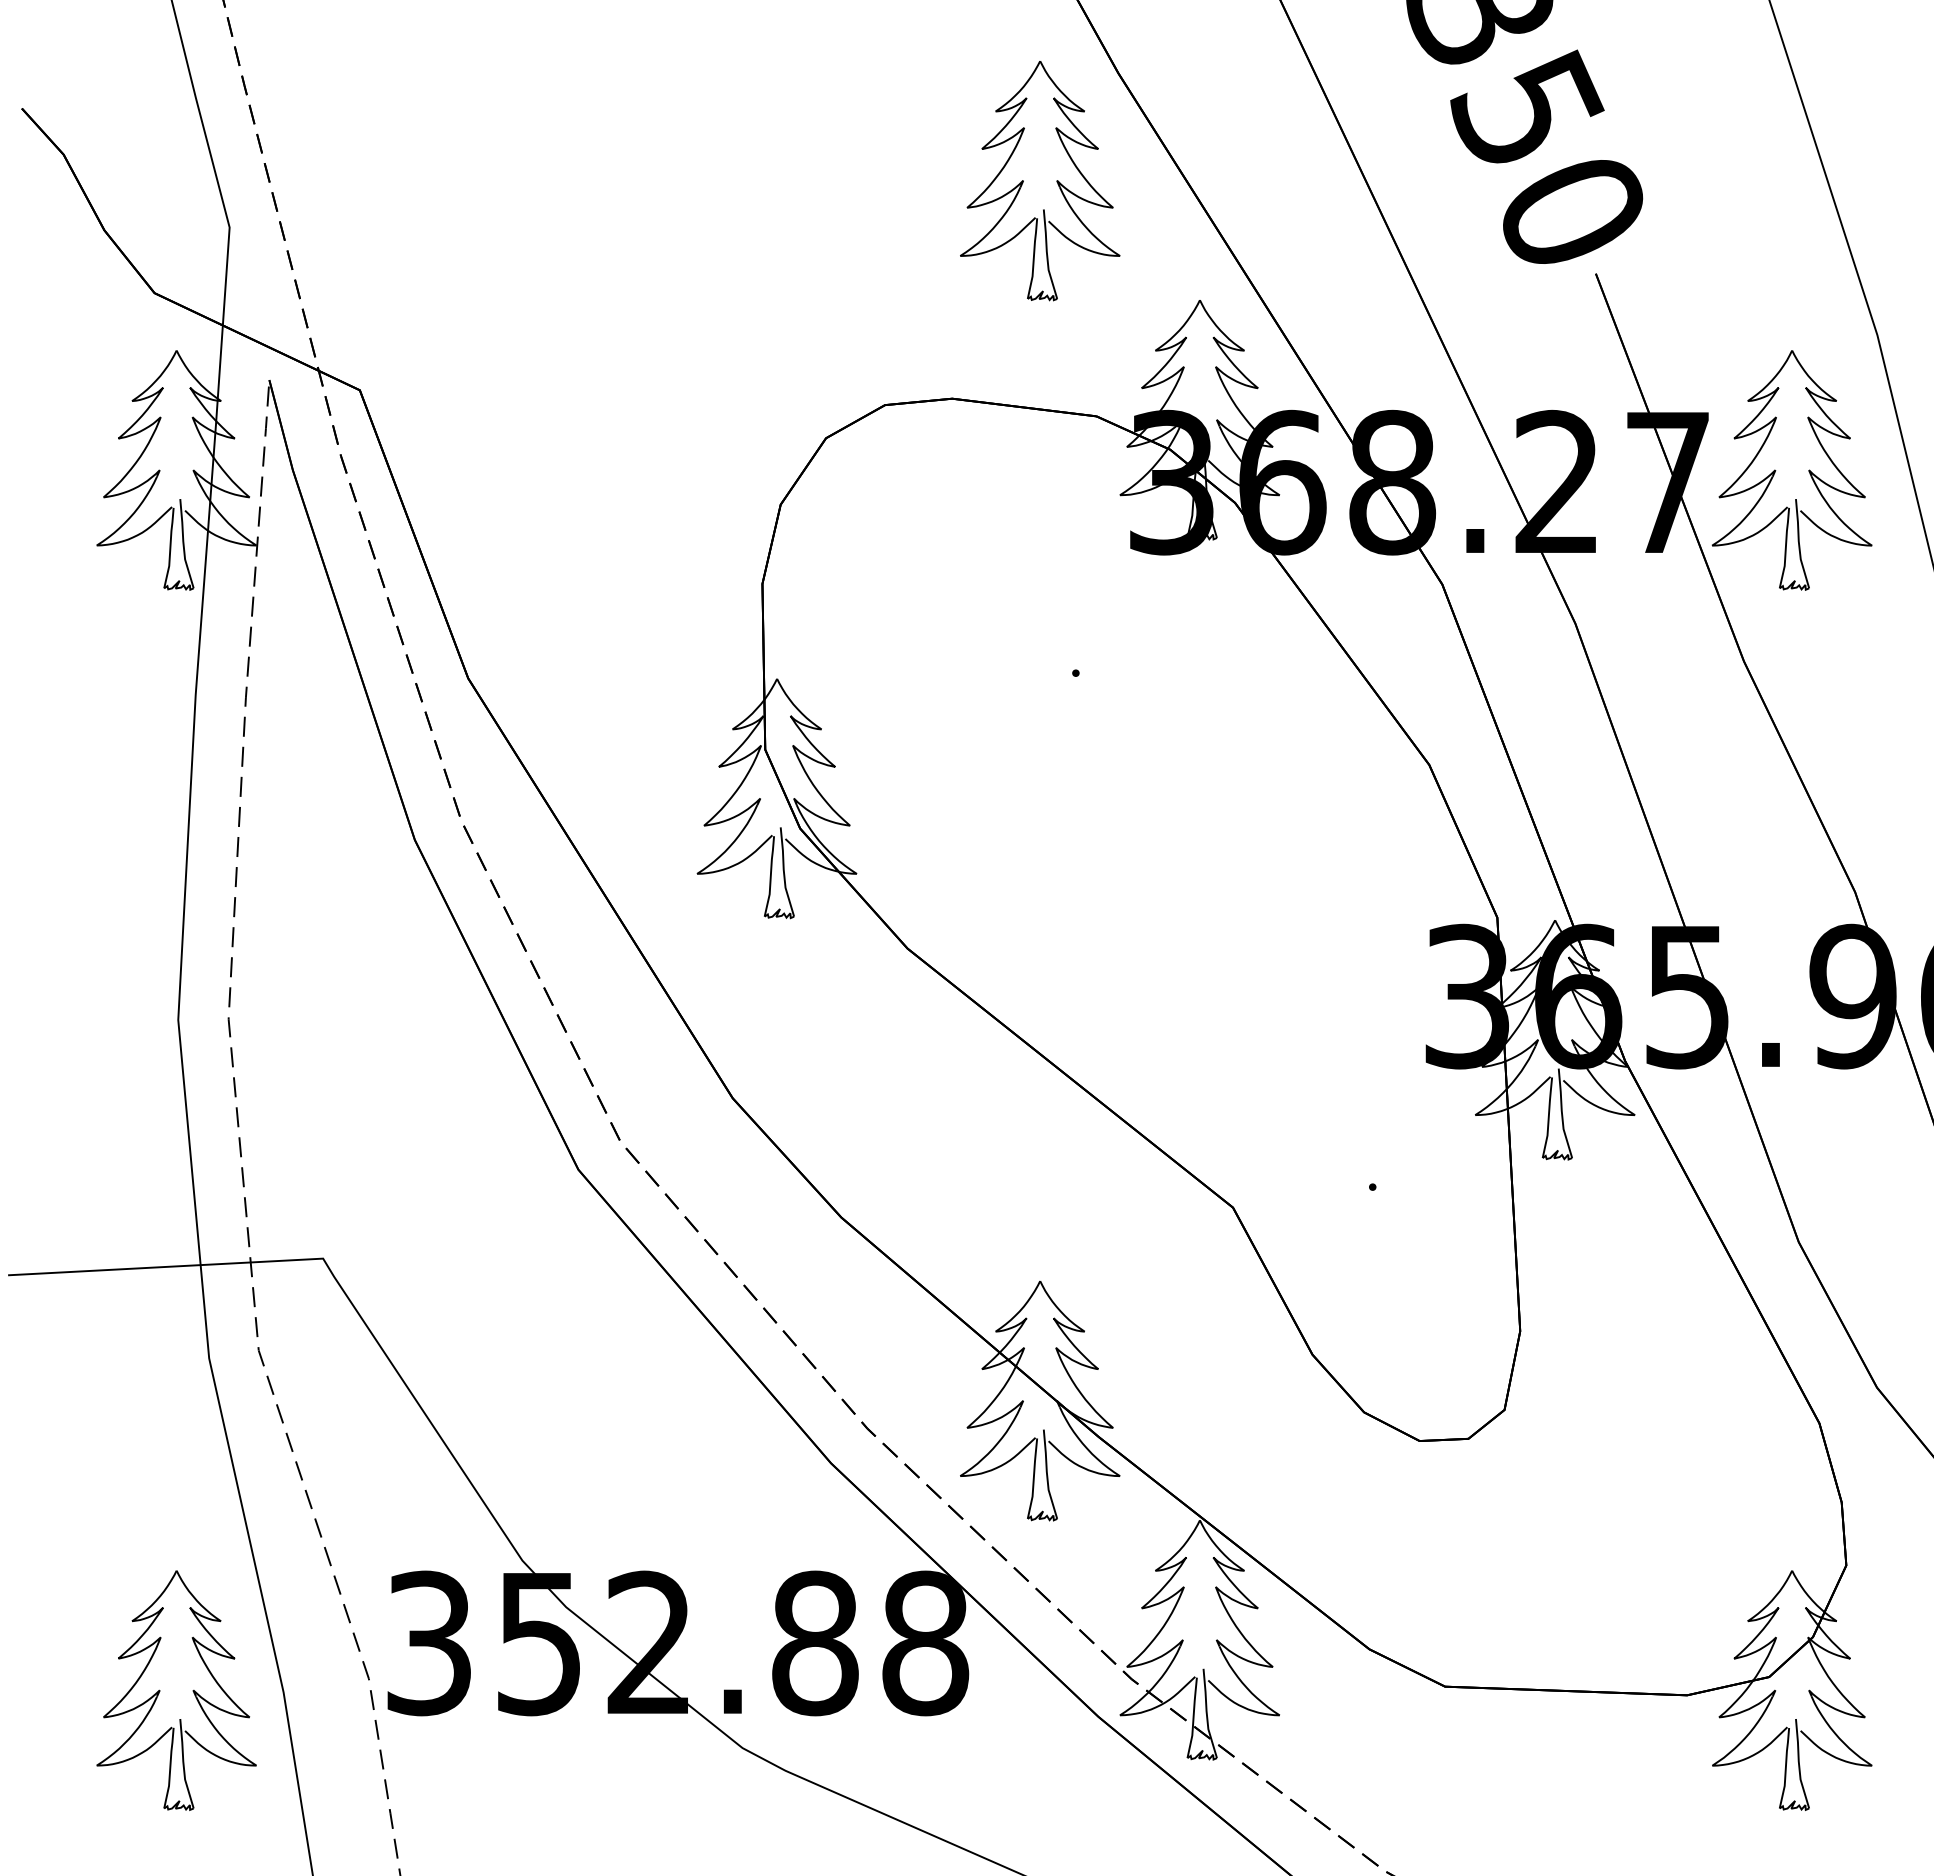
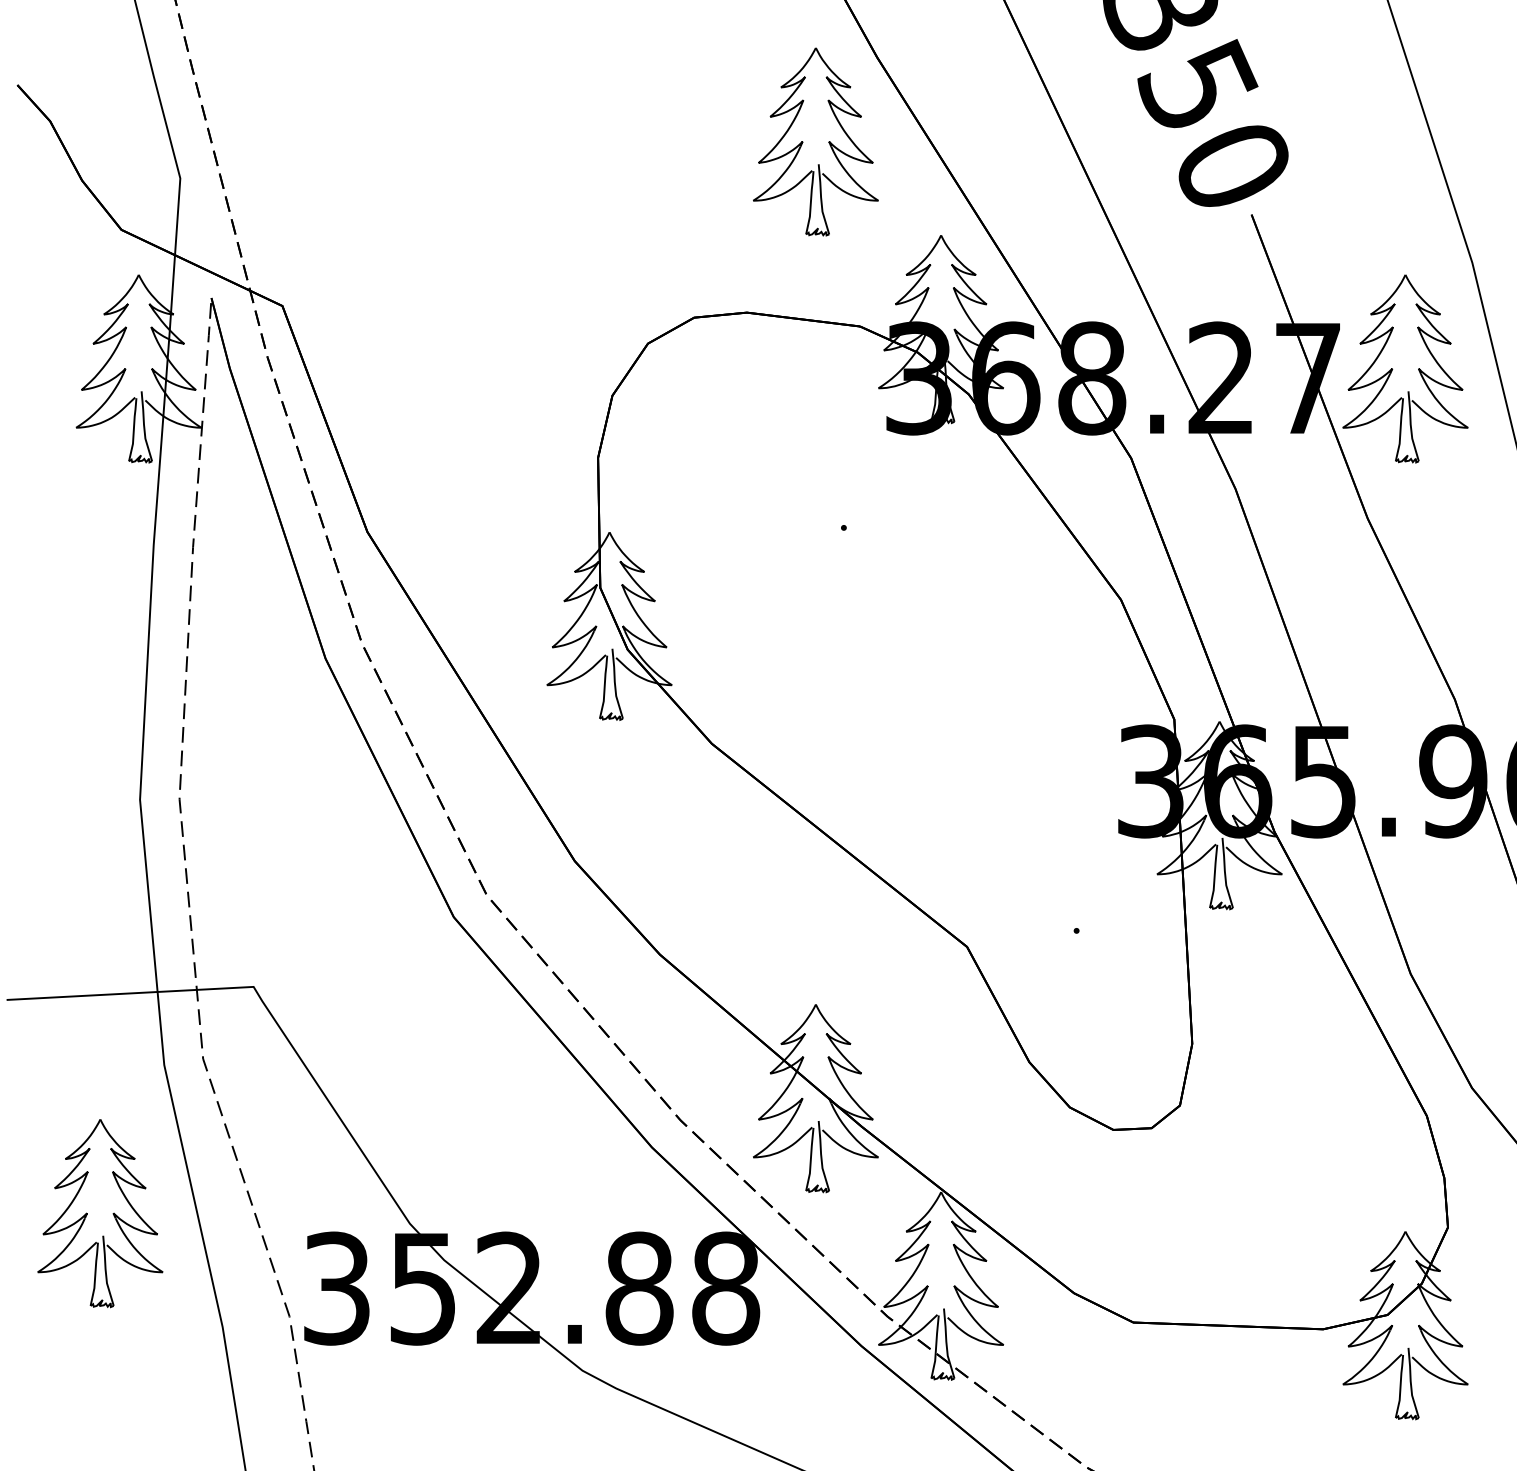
part: (160, 1690) -> (87, 1213), moved

